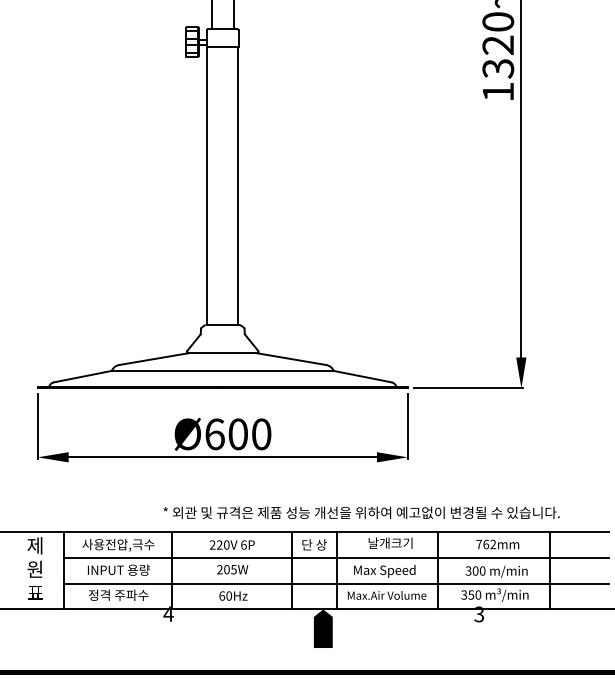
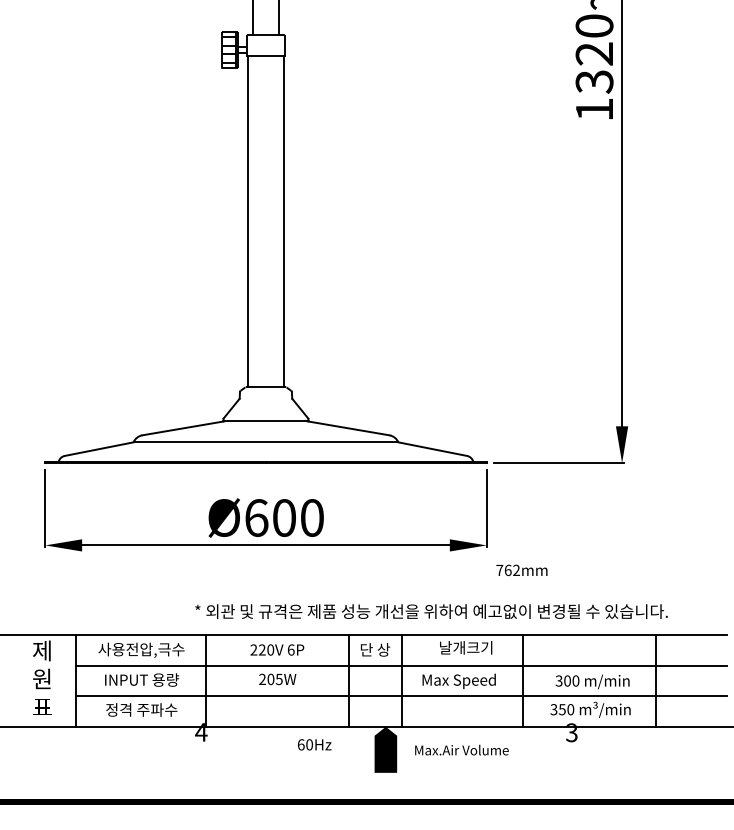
text: (497, 544) -> (521, 570), moved
text: (386, 594) -> (461, 749), moved
text: (233, 595) -> (314, 744), moved

